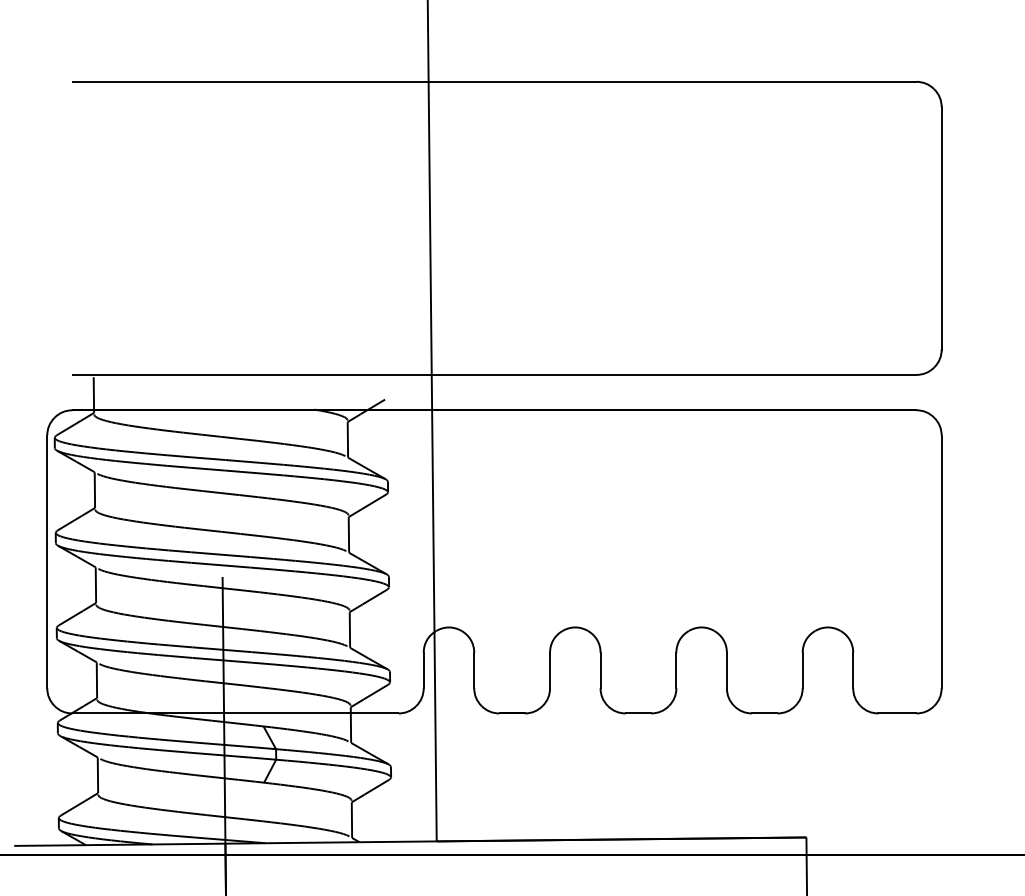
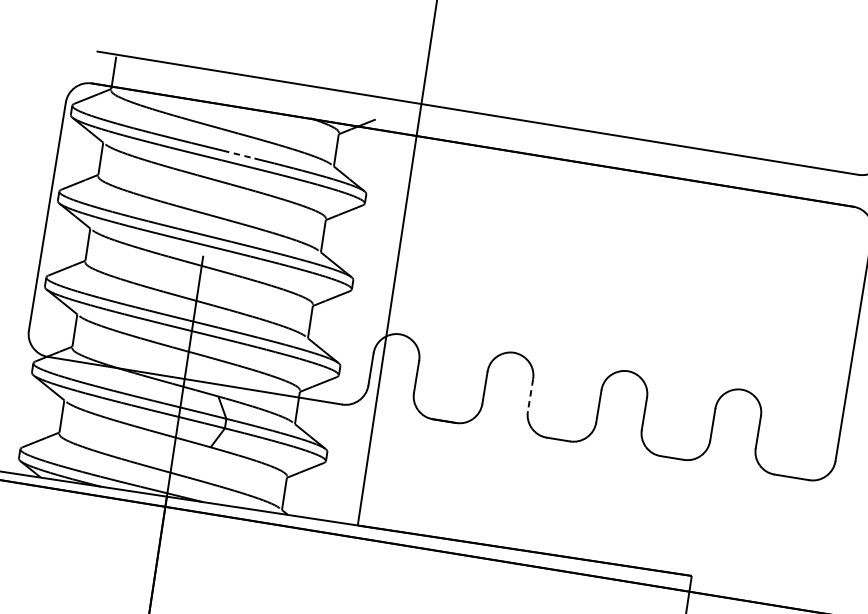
line: (243, 461) -> (239, 154), solid -> dashed
line: (600, 670) -> (530, 395), solid -> dashed

